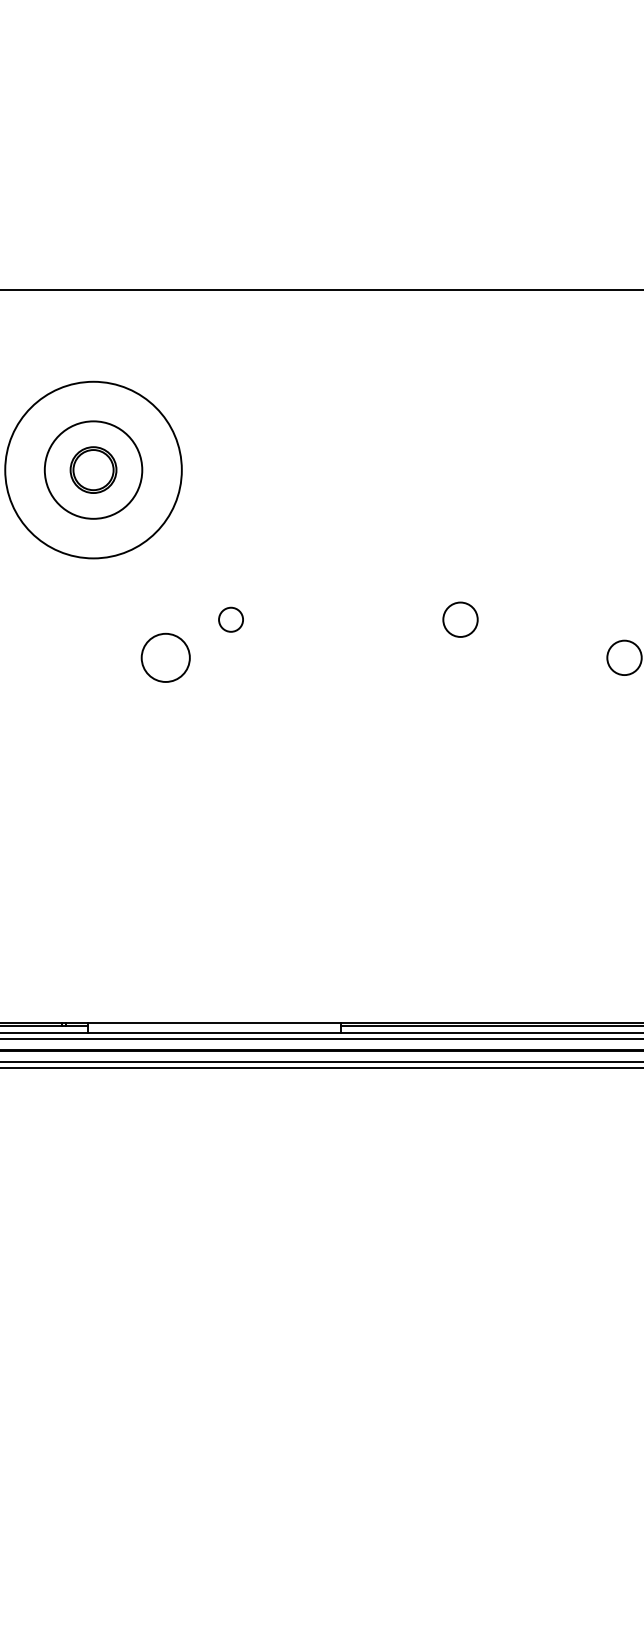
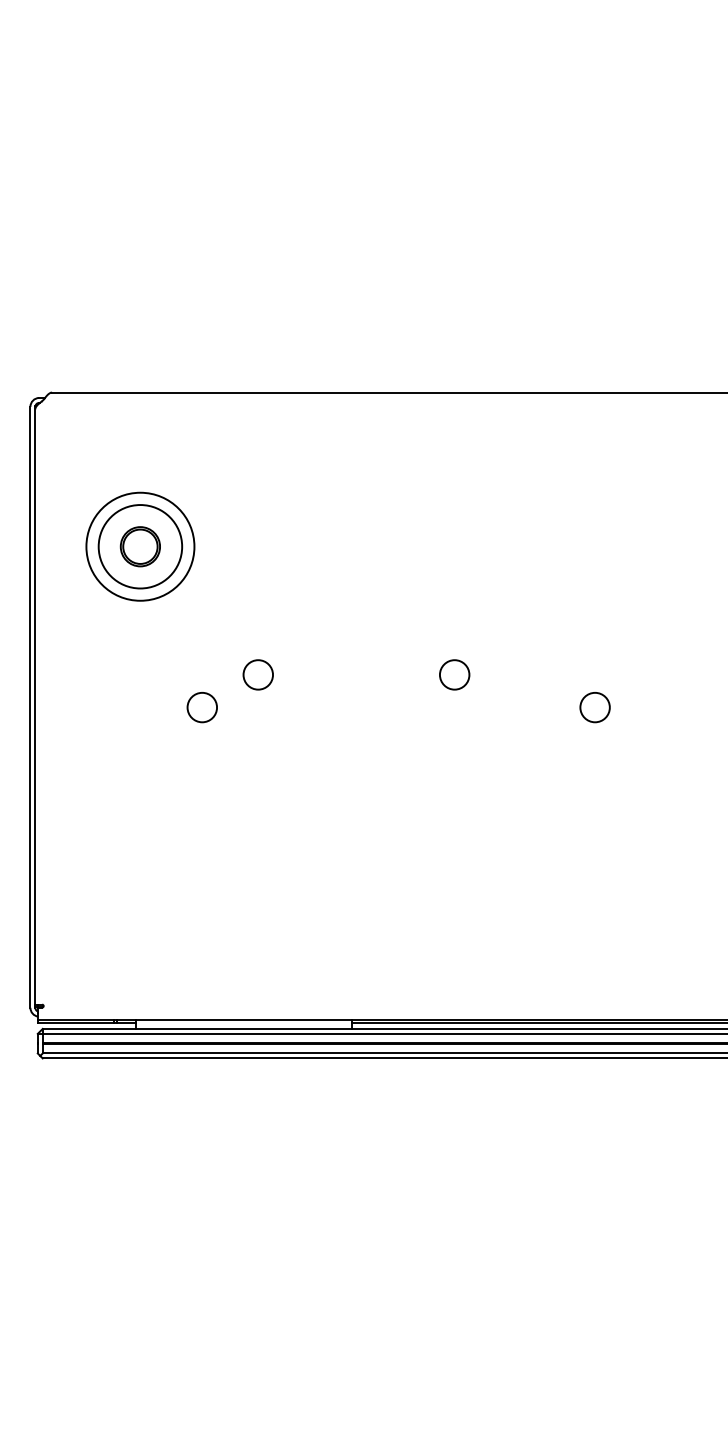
circle: (93, 469) -> (140, 546), size x0.71
circle: (230, 619) -> (257, 674), size x1.43
circle: (166, 657) -> (202, 707), size x0.71

